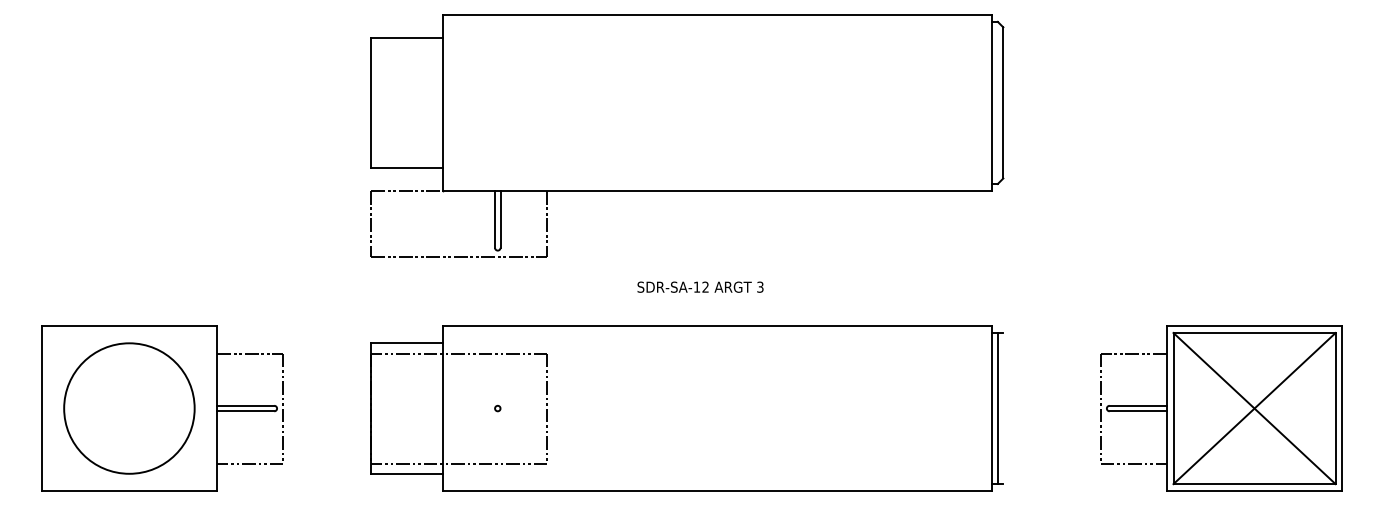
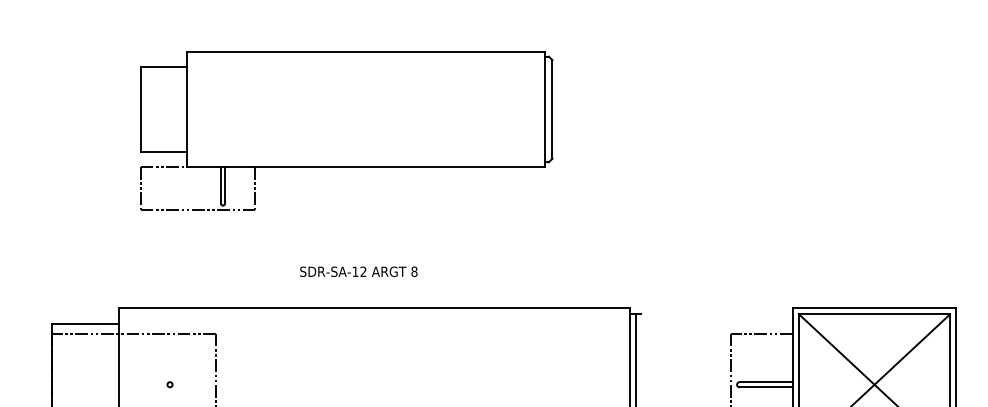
part: (687, 135) -> (346, 130), size x0.7
text: (760, 286) -> (414, 271), 3 -> 8

